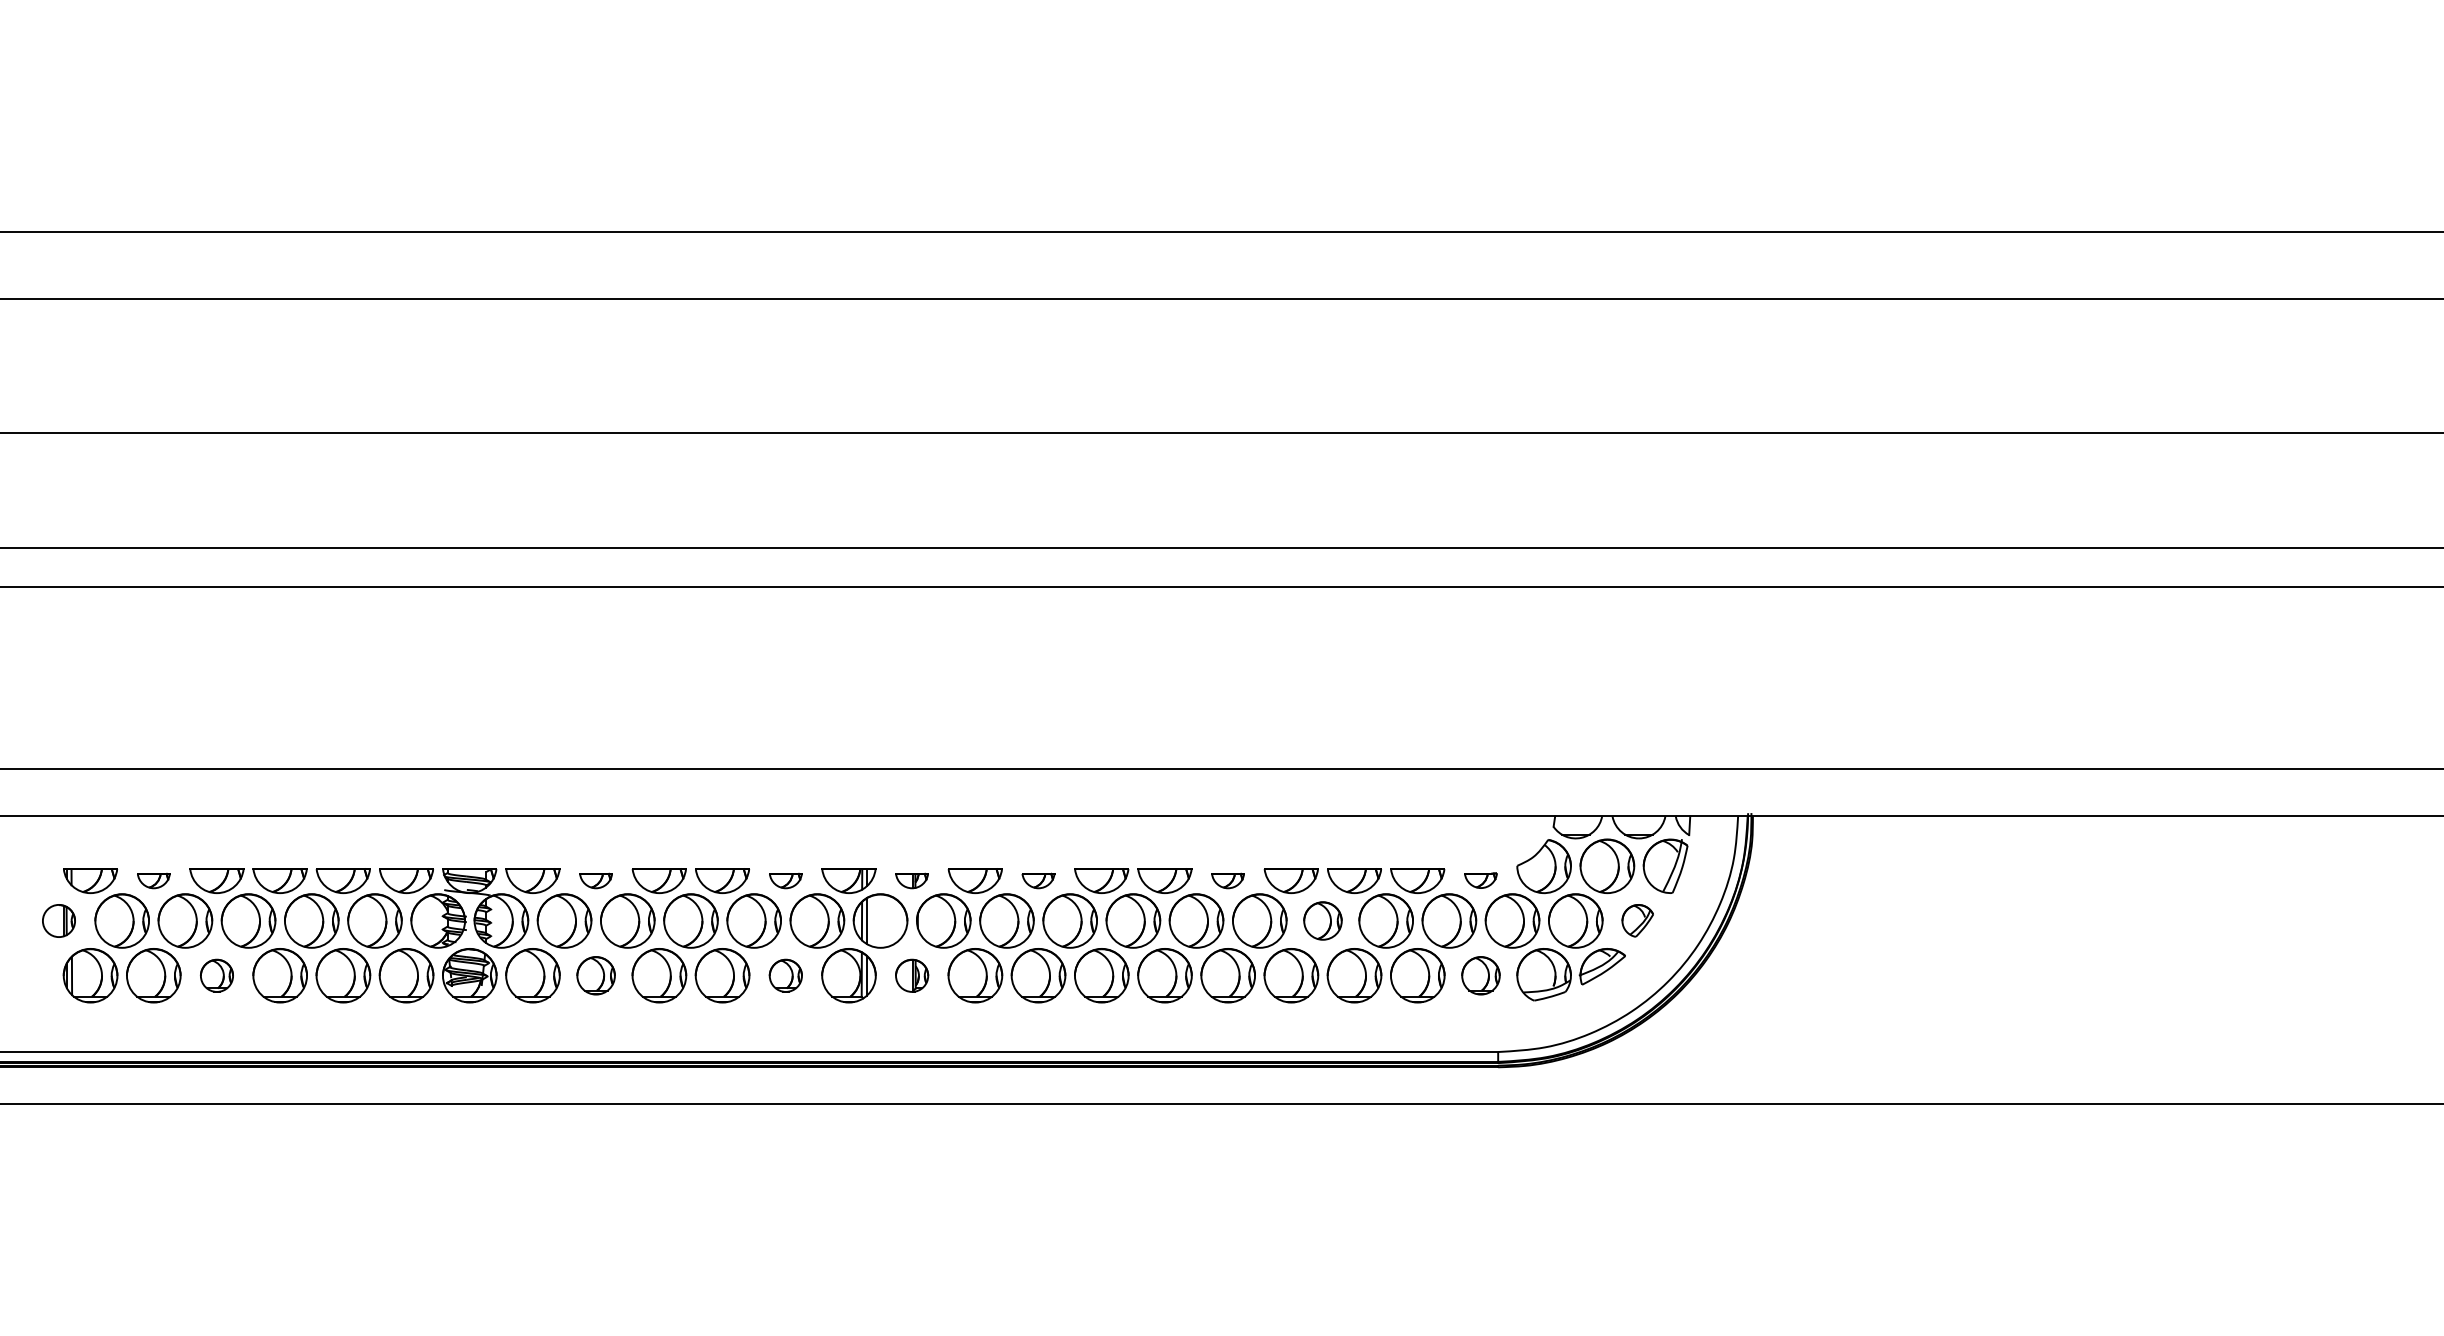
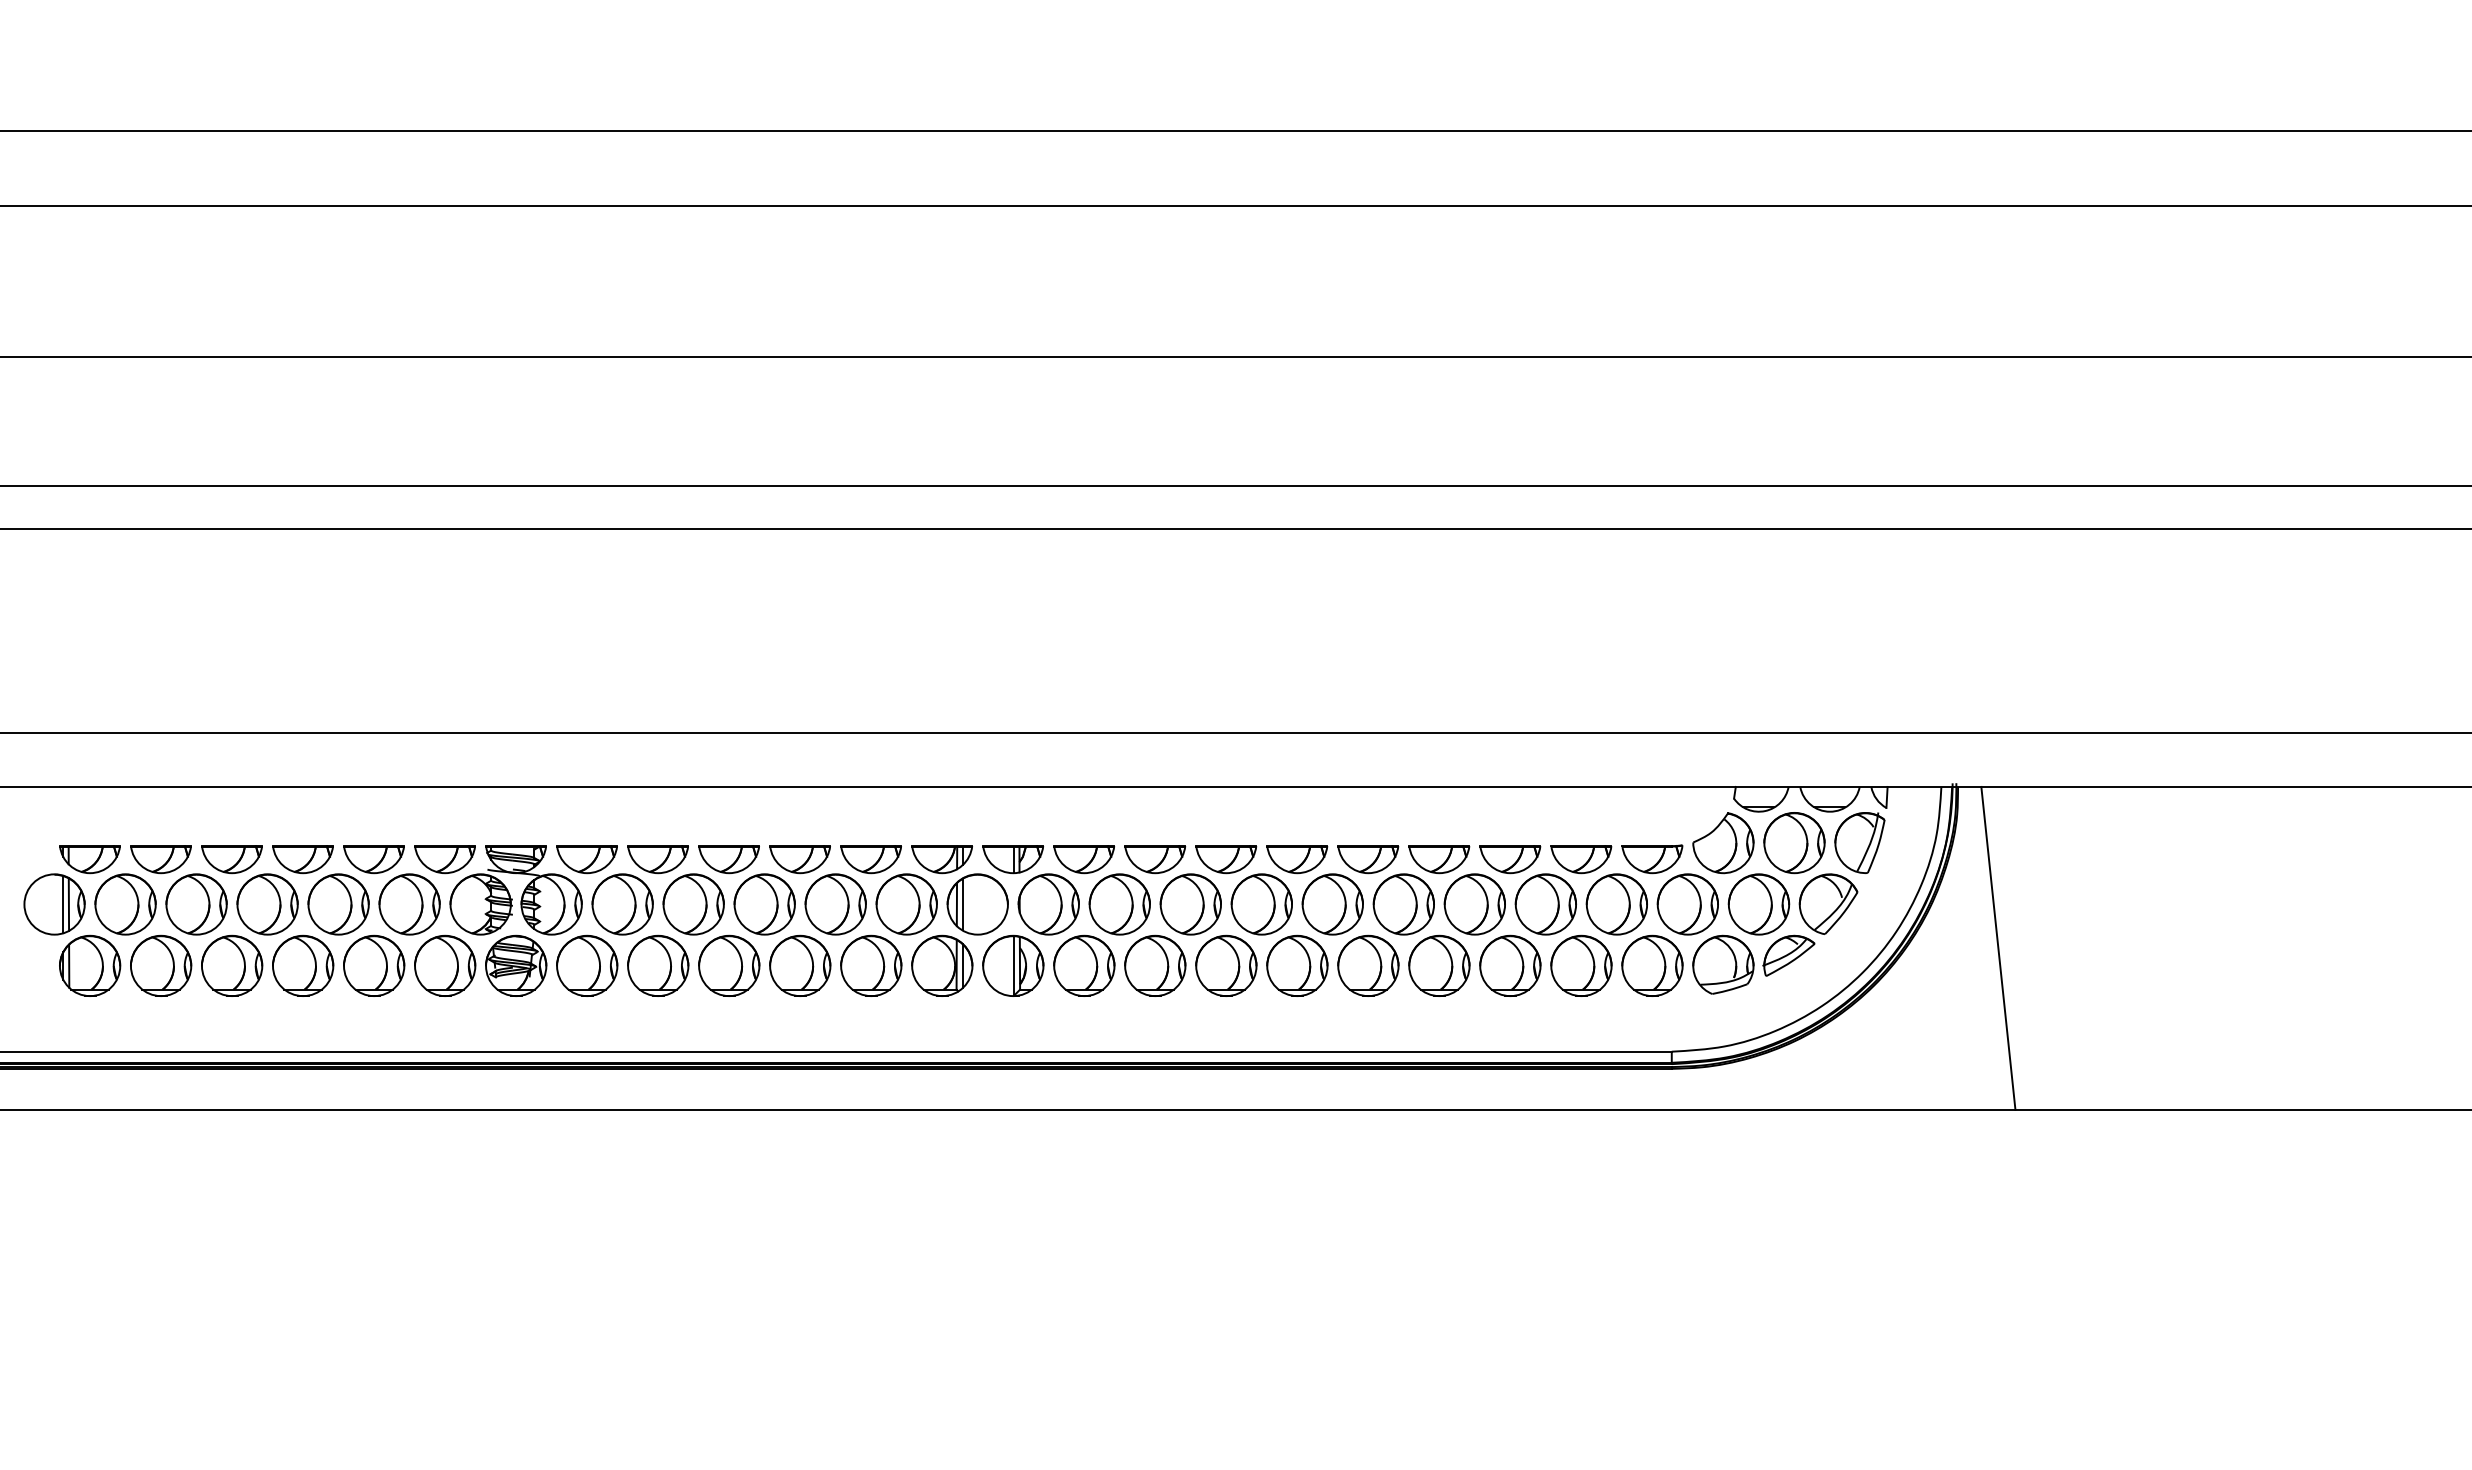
part: (153, 880) -> (160, 858), size x1.67
part: (595, 880) -> (657, 858), size x1.67
part: (785, 880) -> (870, 858), size x1.67
part: (911, 880) -> (1012, 858), size x1.67
part: (1038, 880) -> (1155, 858), size x1.67
part: (1227, 880) -> (1367, 858), size x1.67
part: (1480, 880) -> (1651, 858), size x1.67
part: (58, 920) -> (54, 903), size x1.67
part: (1322, 920) -> (1474, 903), size x1.43
part: (1637, 920) -> (1828, 903), size x1.67
line: (1788, 959) -> (1998, 947), added
part: (216, 975) -> (231, 965), size x1.67
part: (595, 975) -> (657, 965), size x1.43
part: (785, 975) -> (870, 965), size x1.67
part: (911, 975) -> (1012, 965), size x1.67
part: (1480, 975) -> (1651, 965), size x1.43

